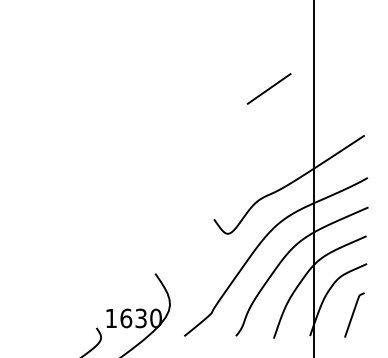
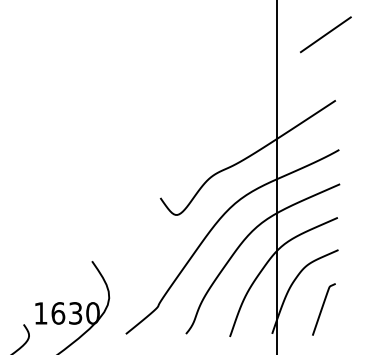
line: (268, 88) -> (325, 34), moved

